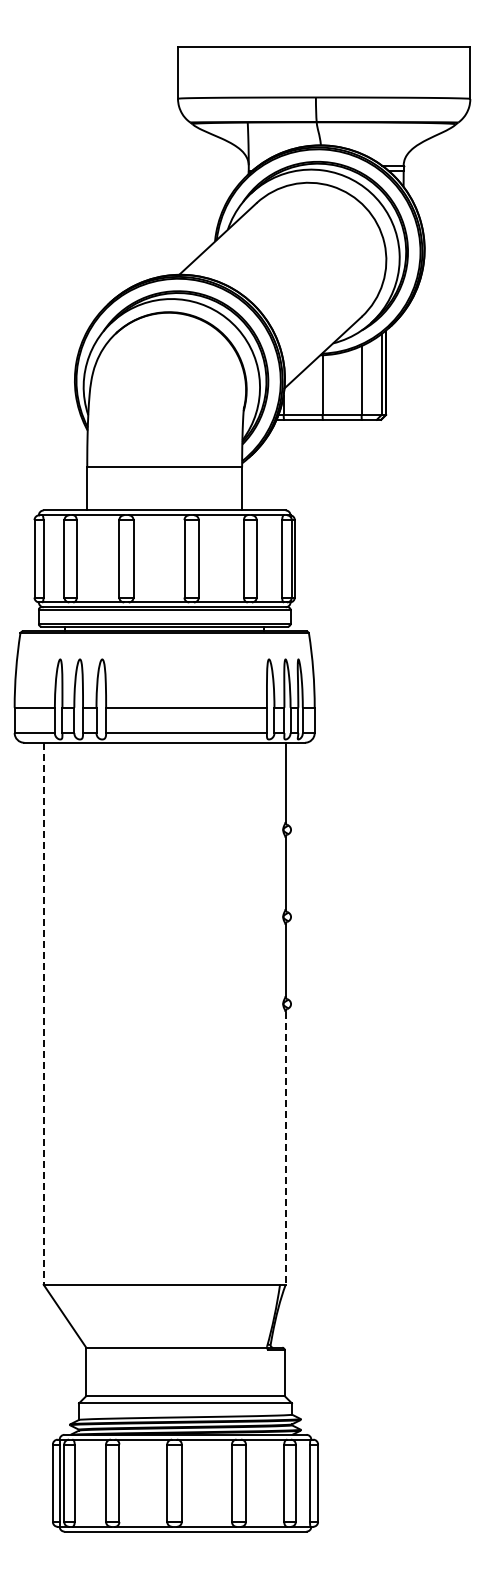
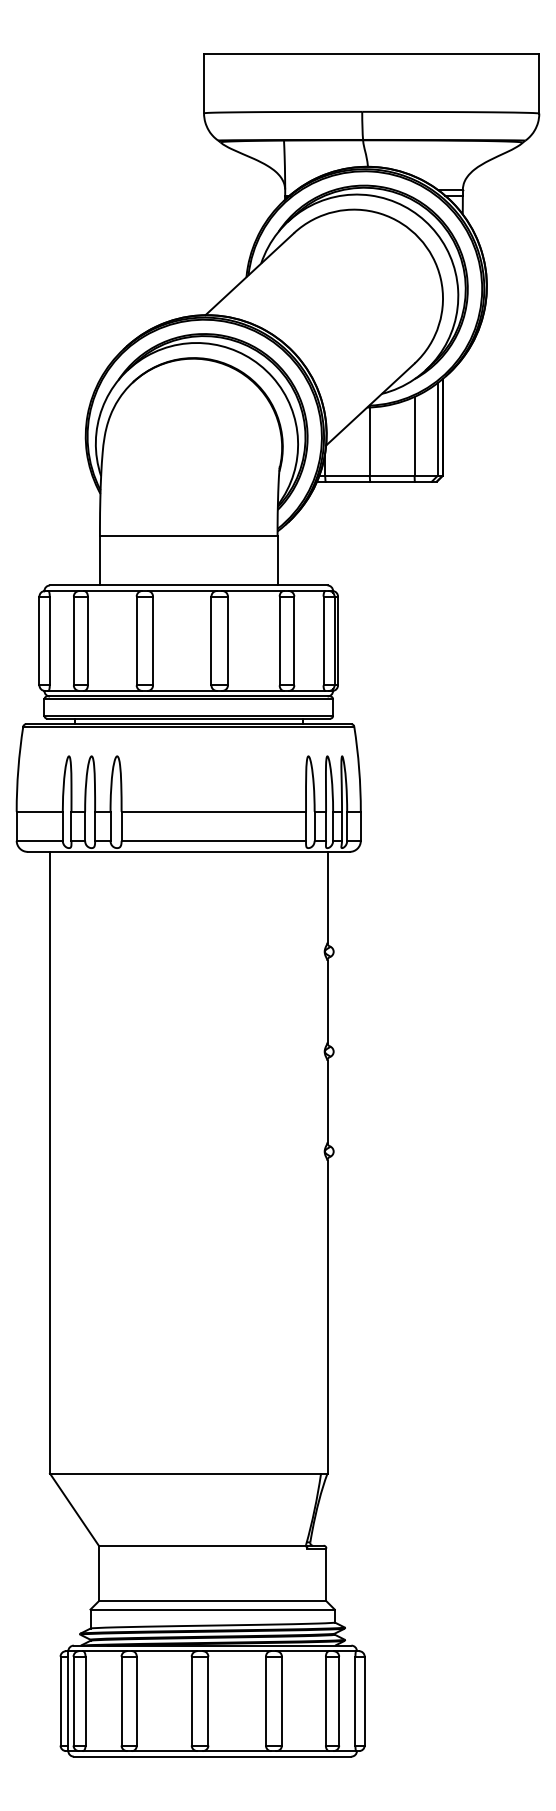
line: (43, 1014) -> (49, 1163), dashed -> solid
line: (285, 1148) -> (327, 1317), dashed -> solid

